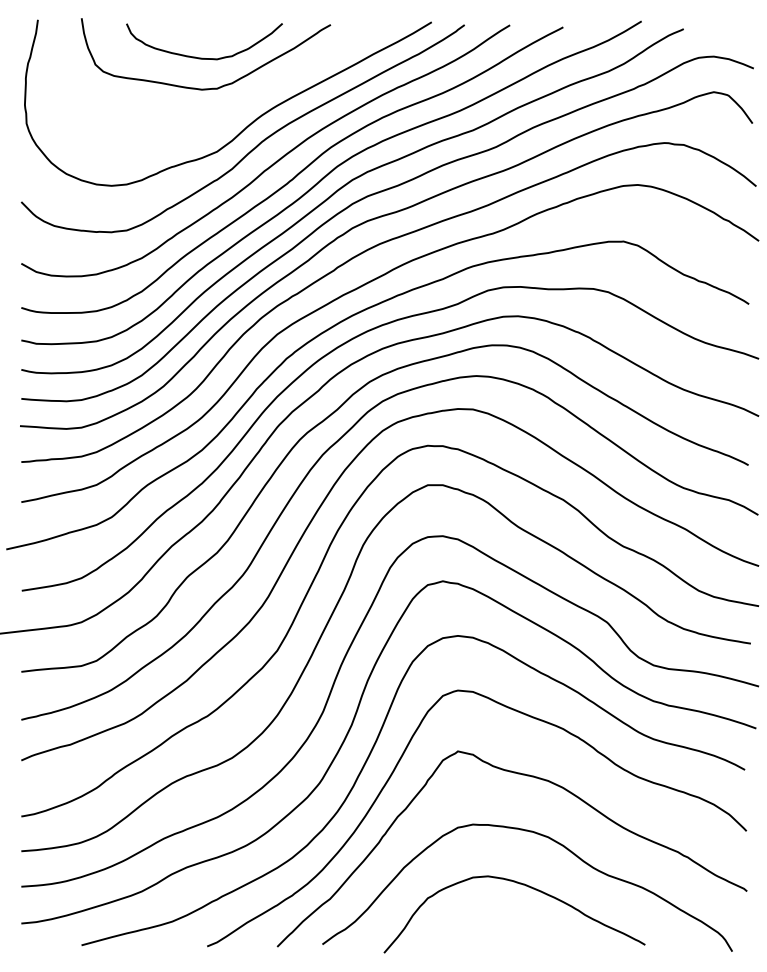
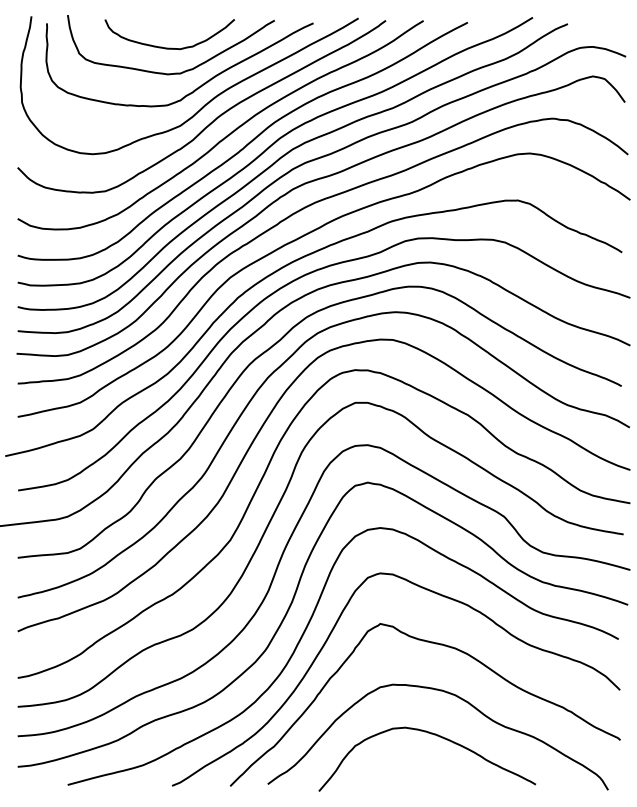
curve: (239, 104) -> (198, 86), added

